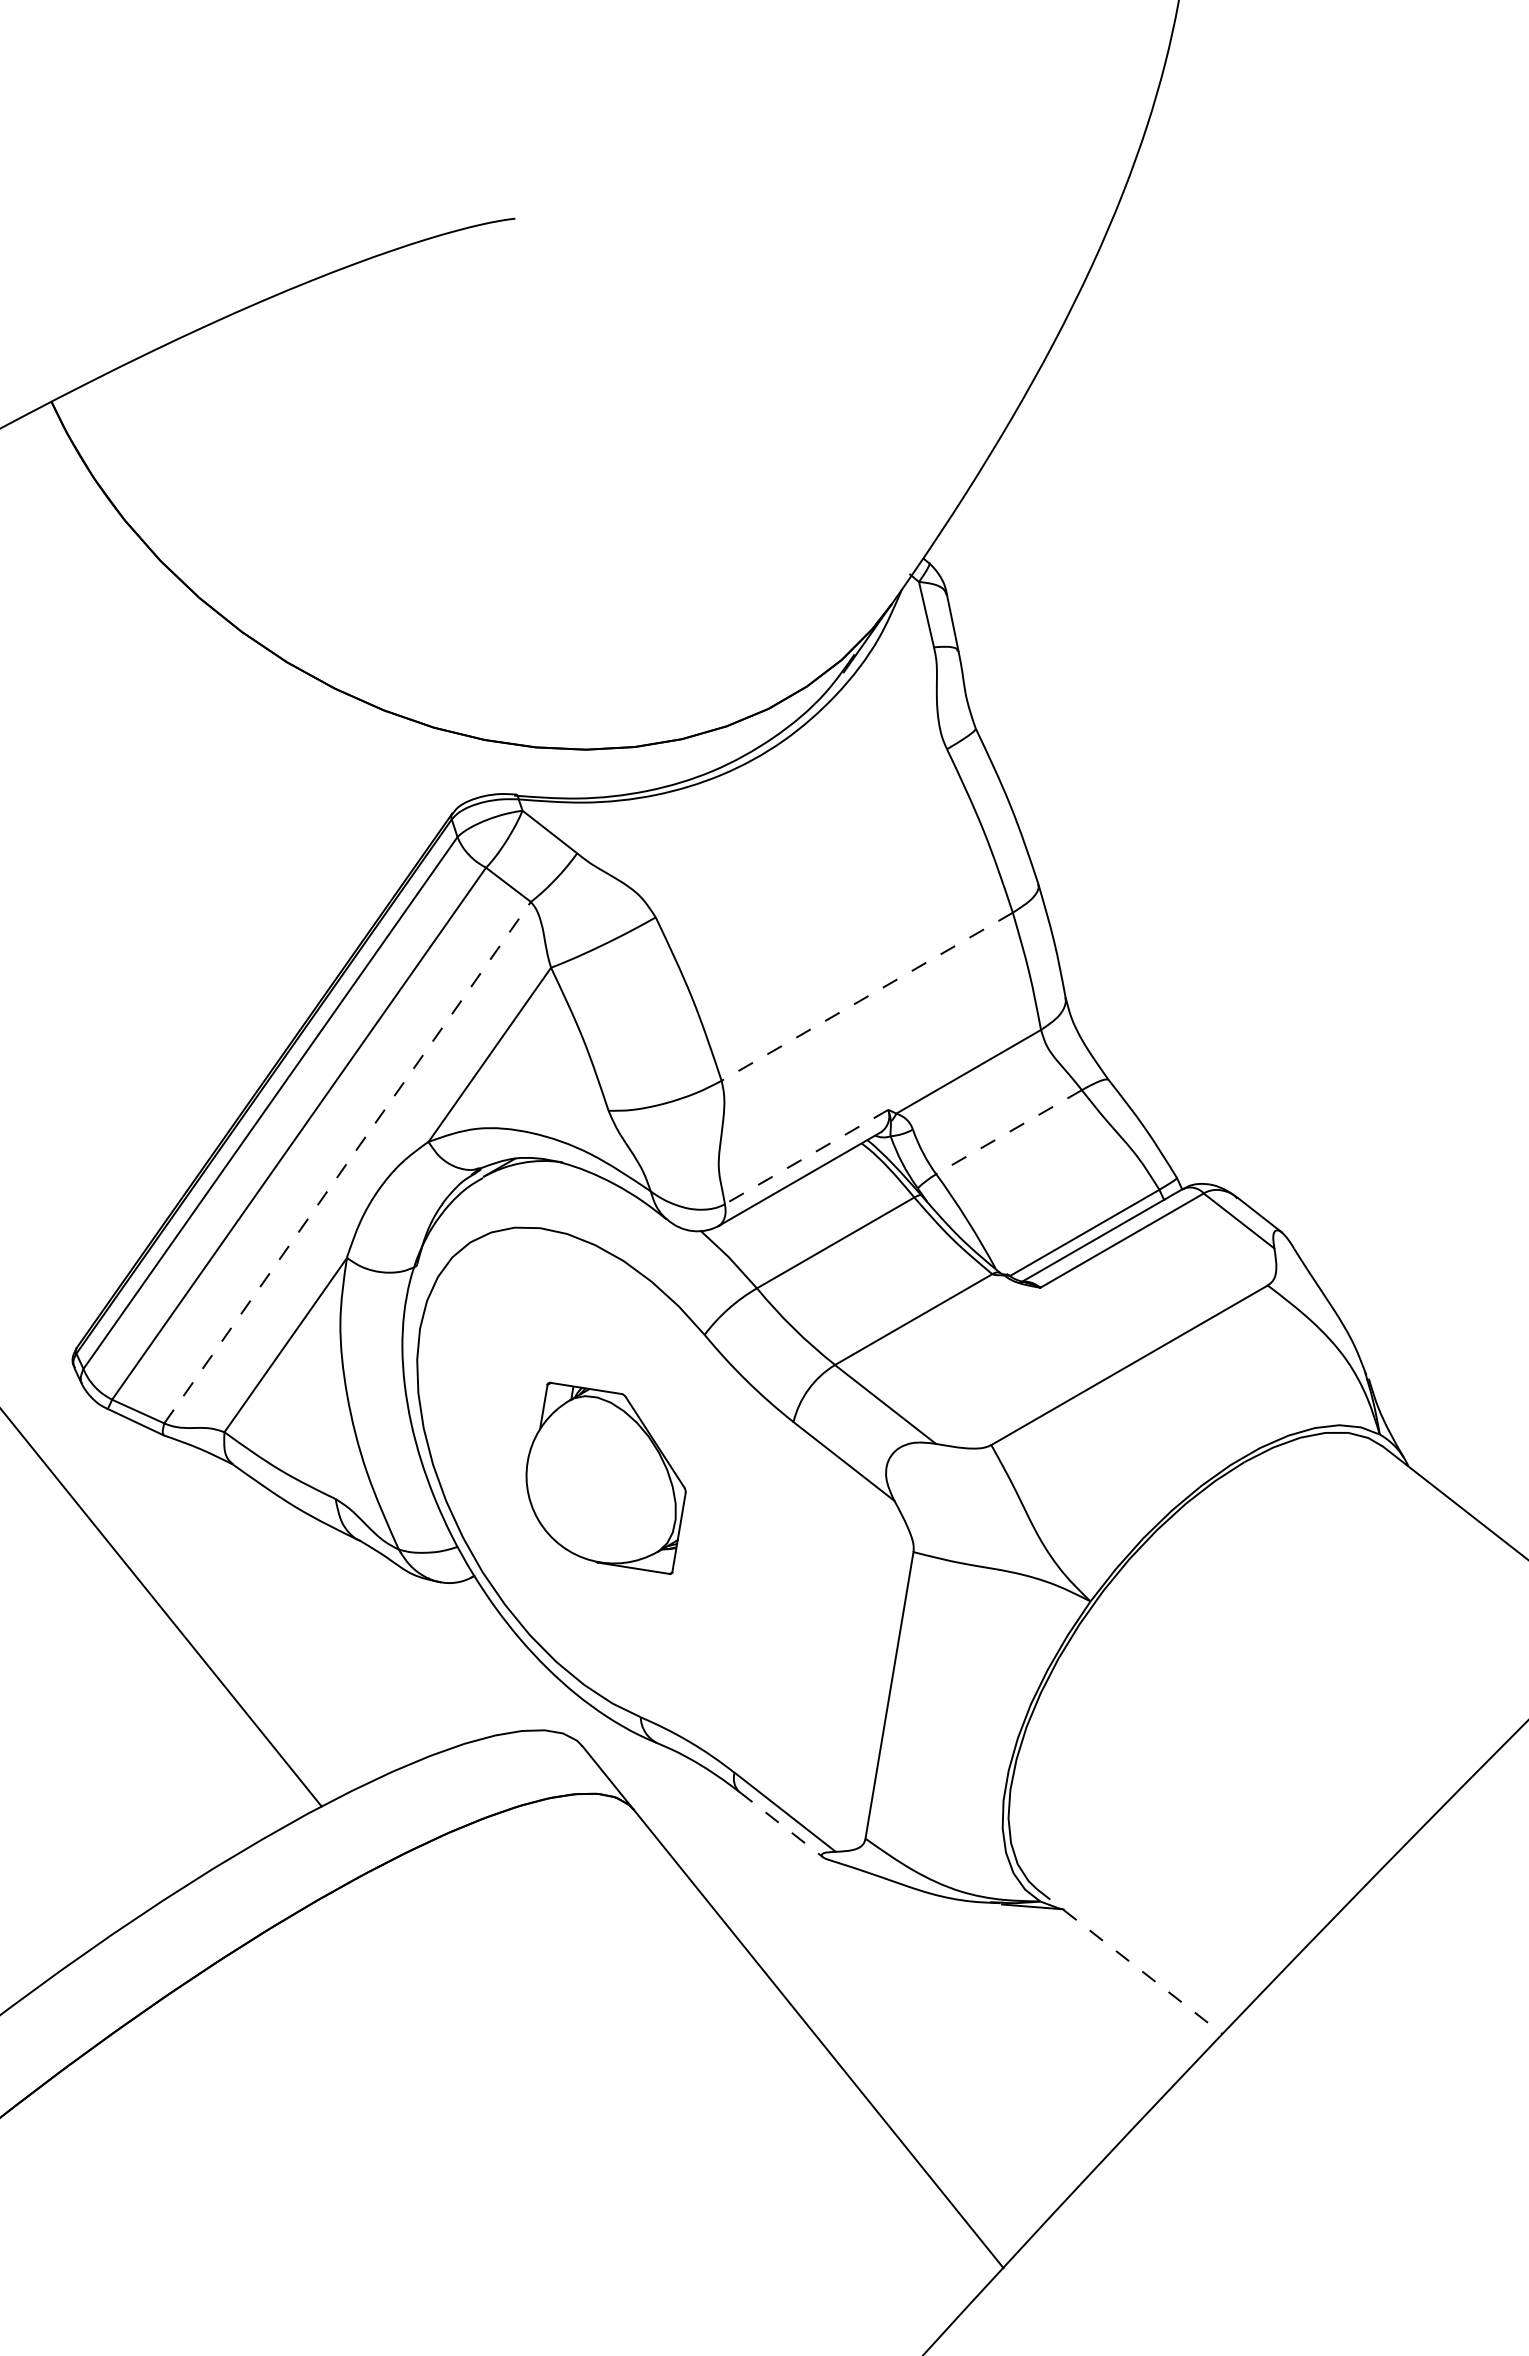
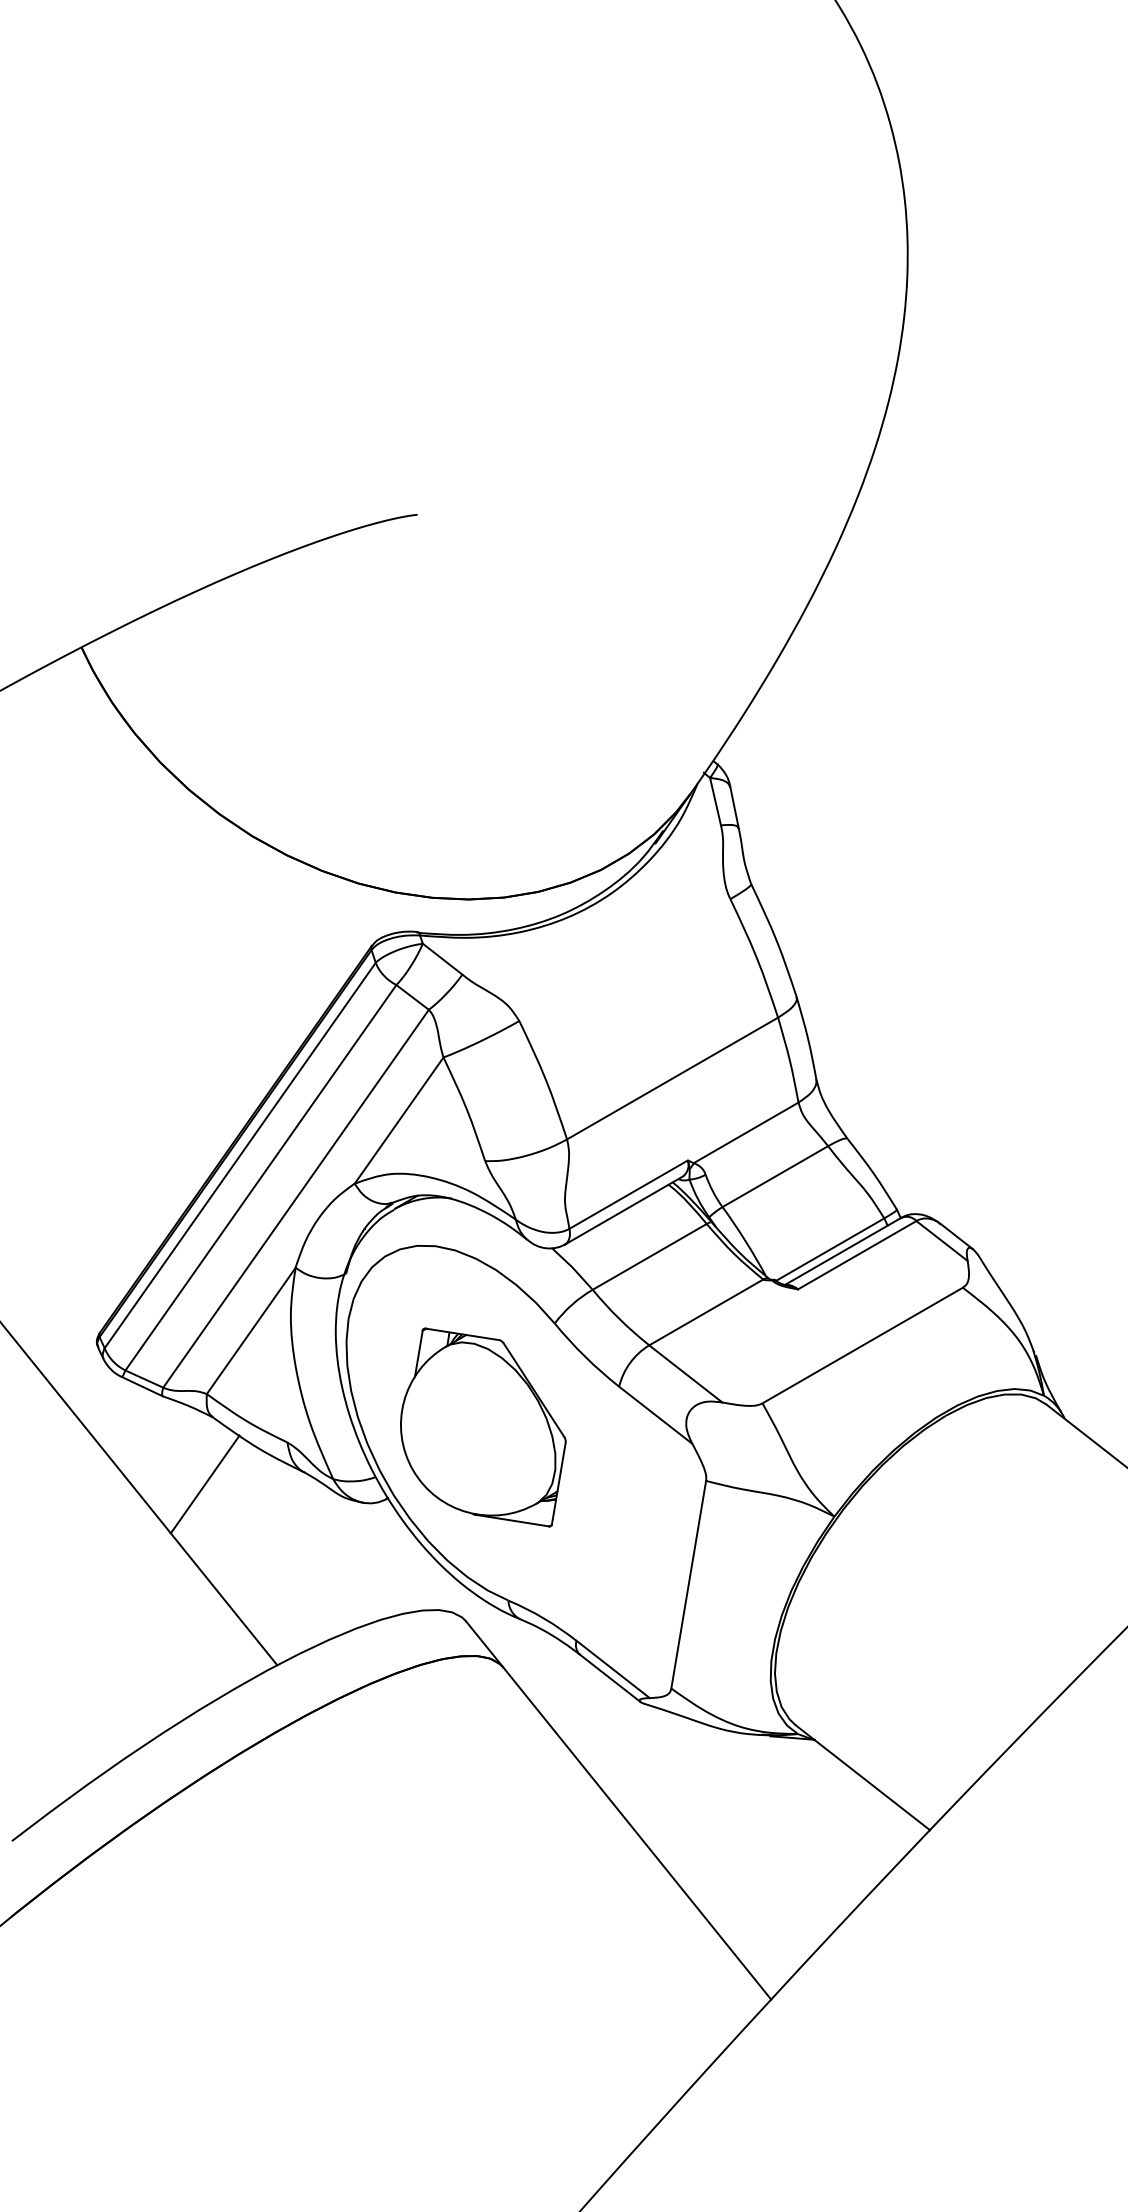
line: (867, 996) -> (672, 1078), dashed -> solid
line: (1009, 1131) -> (775, 1176), dashed -> solid
line: (806, 1156) -> (628, 1194), dashed -> solid
line: (348, 1162) -> (296, 1198), dashed -> solid
part: (606, 1478) -> (483, 1427), size x1.43
line: (221, 1557) -> (204, 1484), added
line: (781, 1824) -> (610, 1678), dashed -> solid
line: (1130, 1962) -> (863, 1778), dashed -> solid

